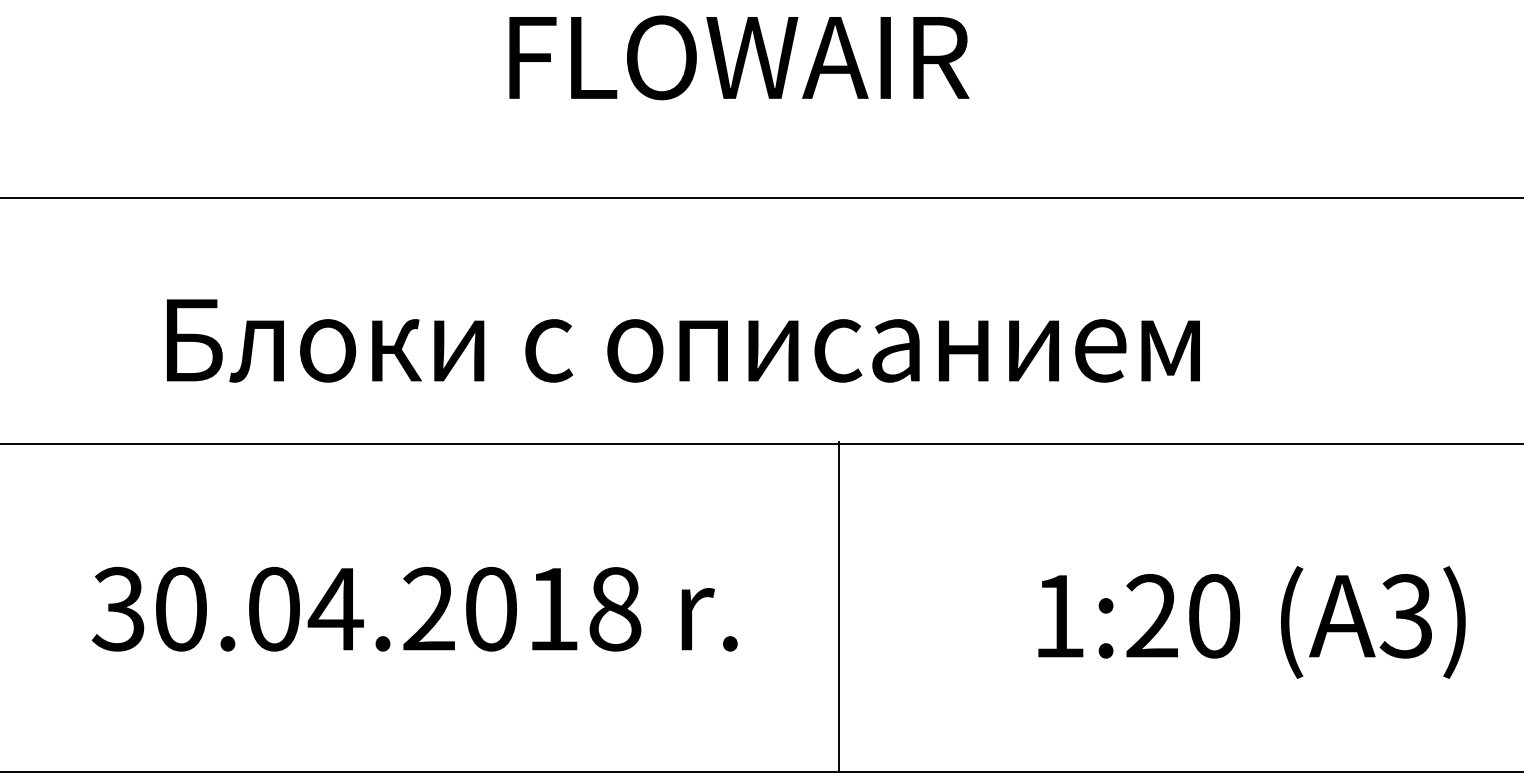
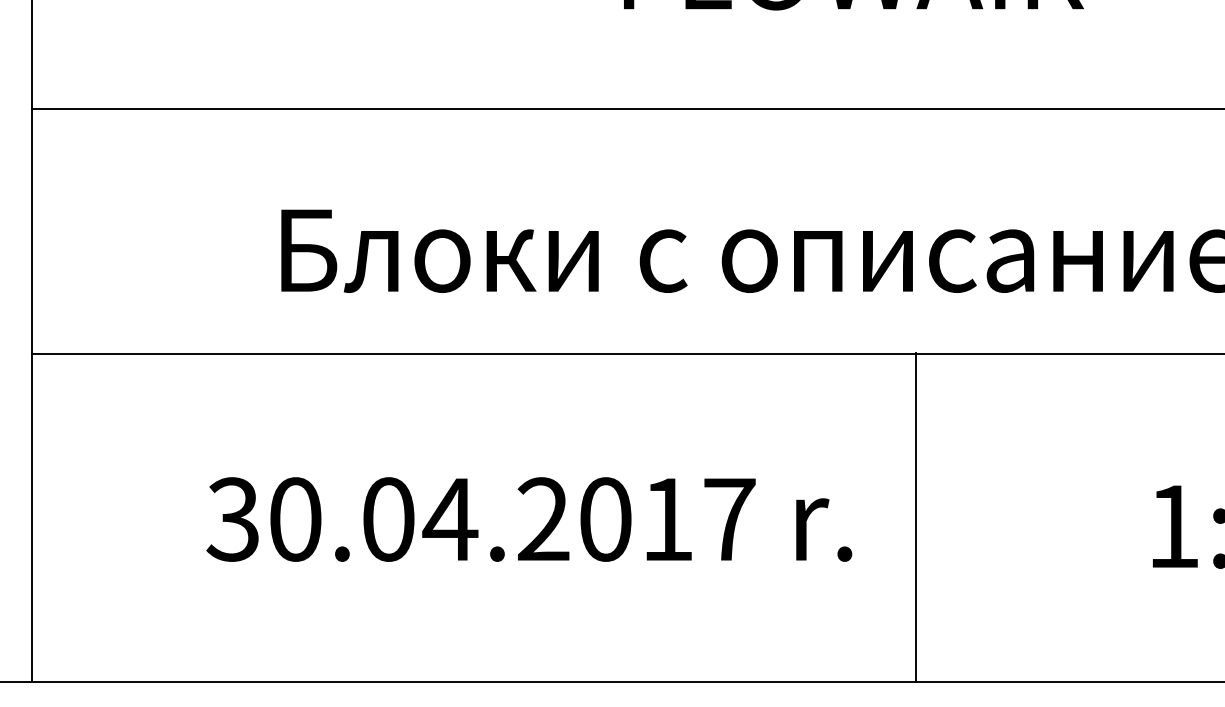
line: (838, 606) -> (915, 516), moved
text: (615, 609) -> (729, 519), 30.04.2018 -> 30.04.2017

